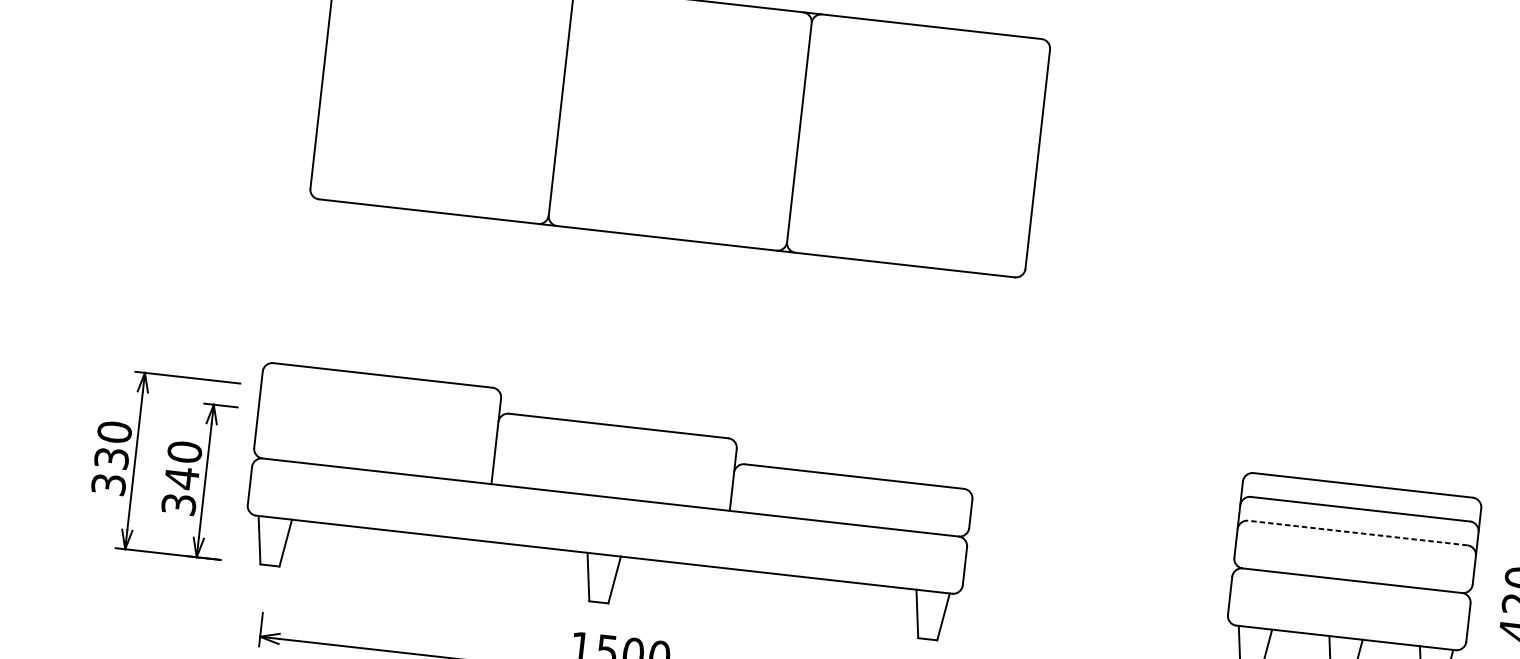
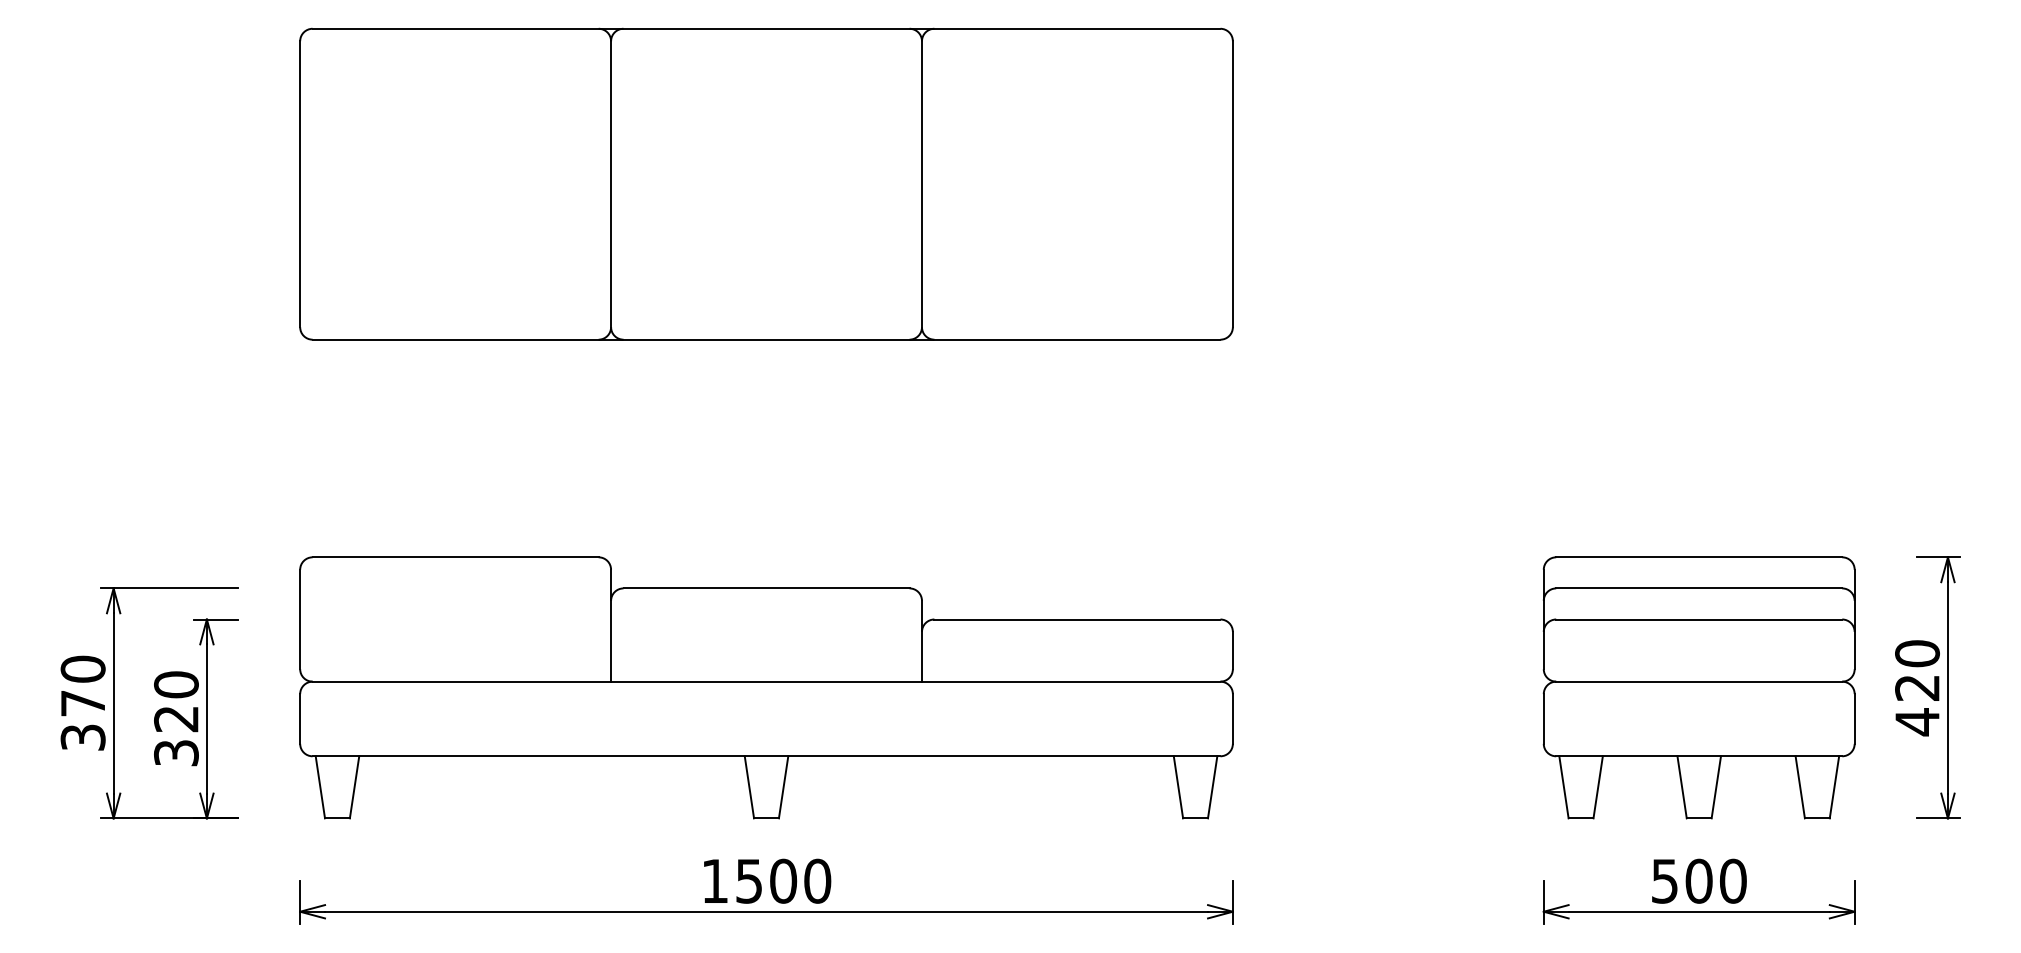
text: (111, 458) -> (82, 703), 330 -> 370
text: (181, 478) -> (176, 719), 340 -> 320
part: (610, 501) -> (766, 687), moved
line: (1357, 532) -> (1698, 619), dashed -> solid

